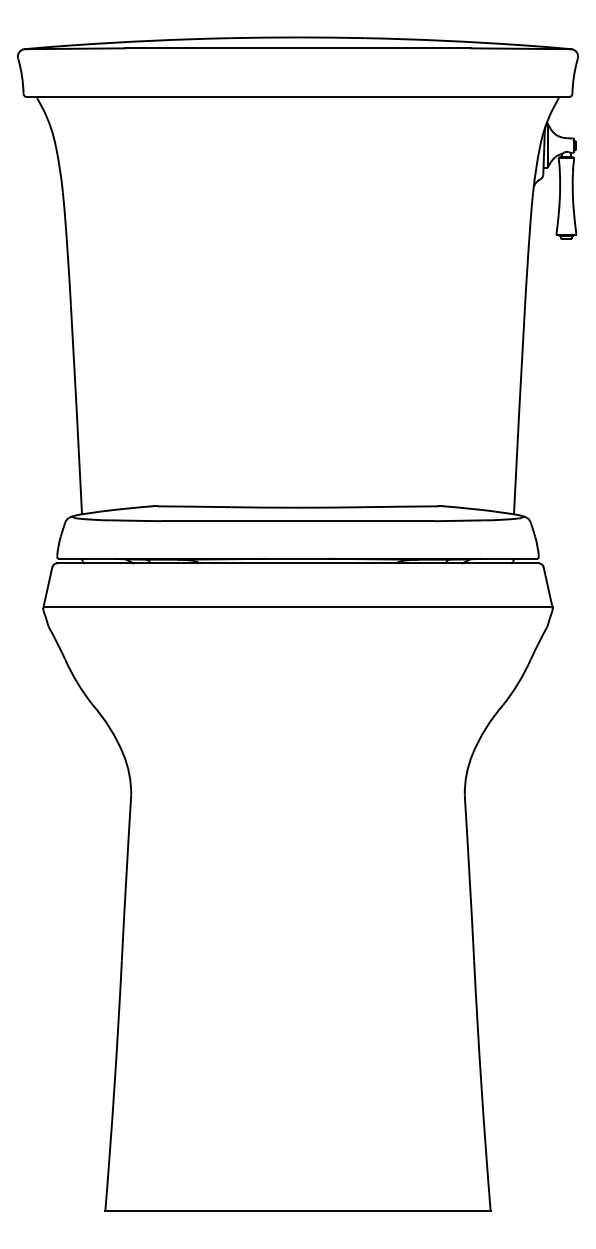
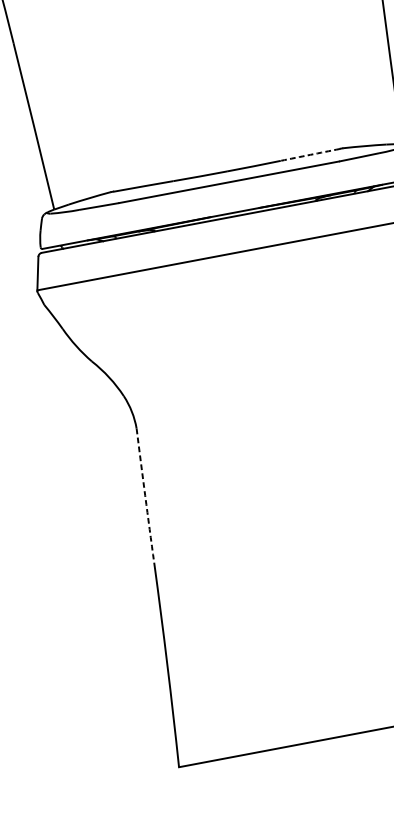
arc: (401, 506) -> (310, 154), solid -> dashed
arc: (126, 878) -> (145, 496), solid -> dashed

